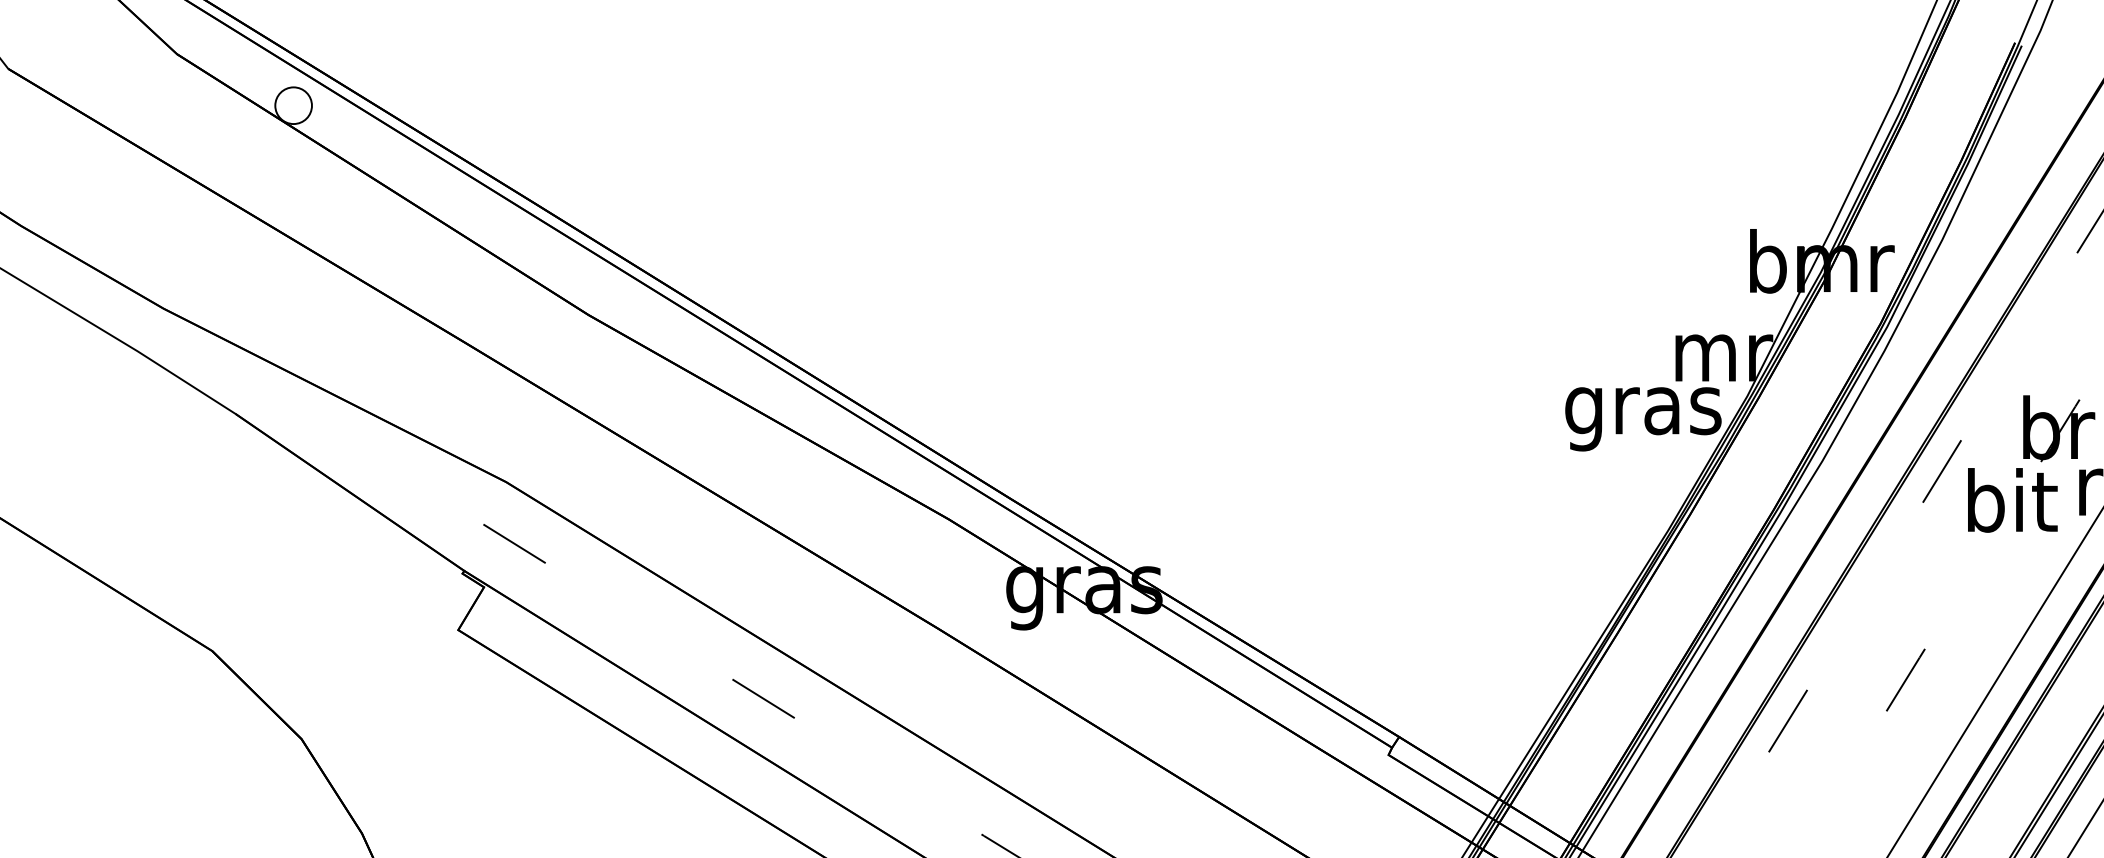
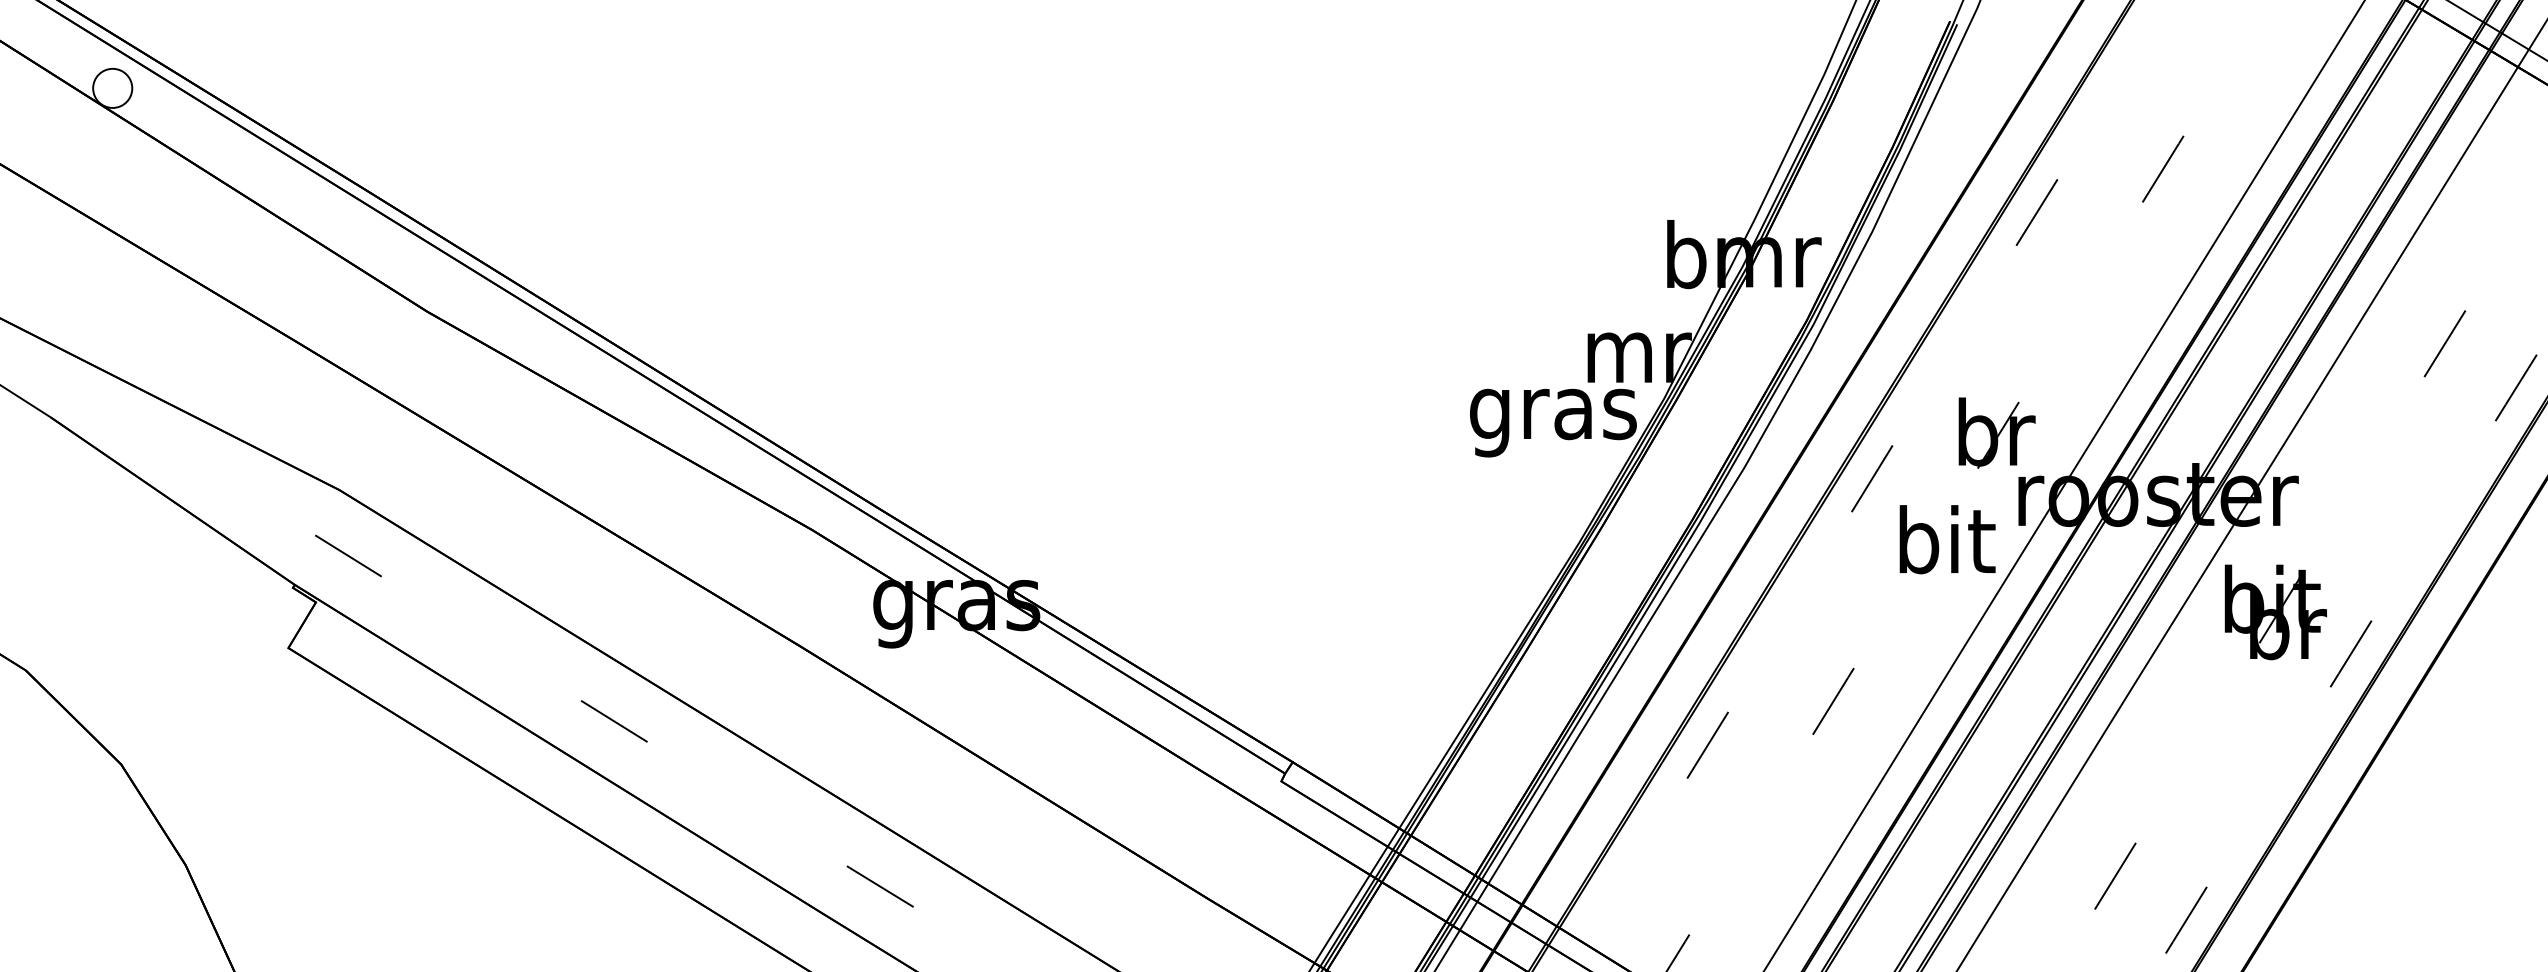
text: (2012, 500) -> (1947, 539), moved

